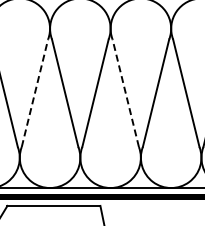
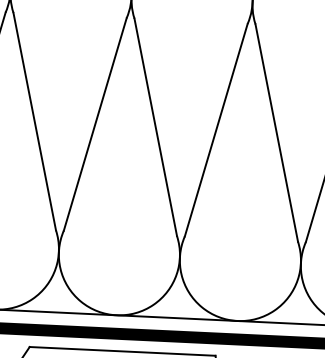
line: (35, 92) -> (96, 122), dashed -> solid
line: (125, 92) -> (276, 131), dashed -> solid

